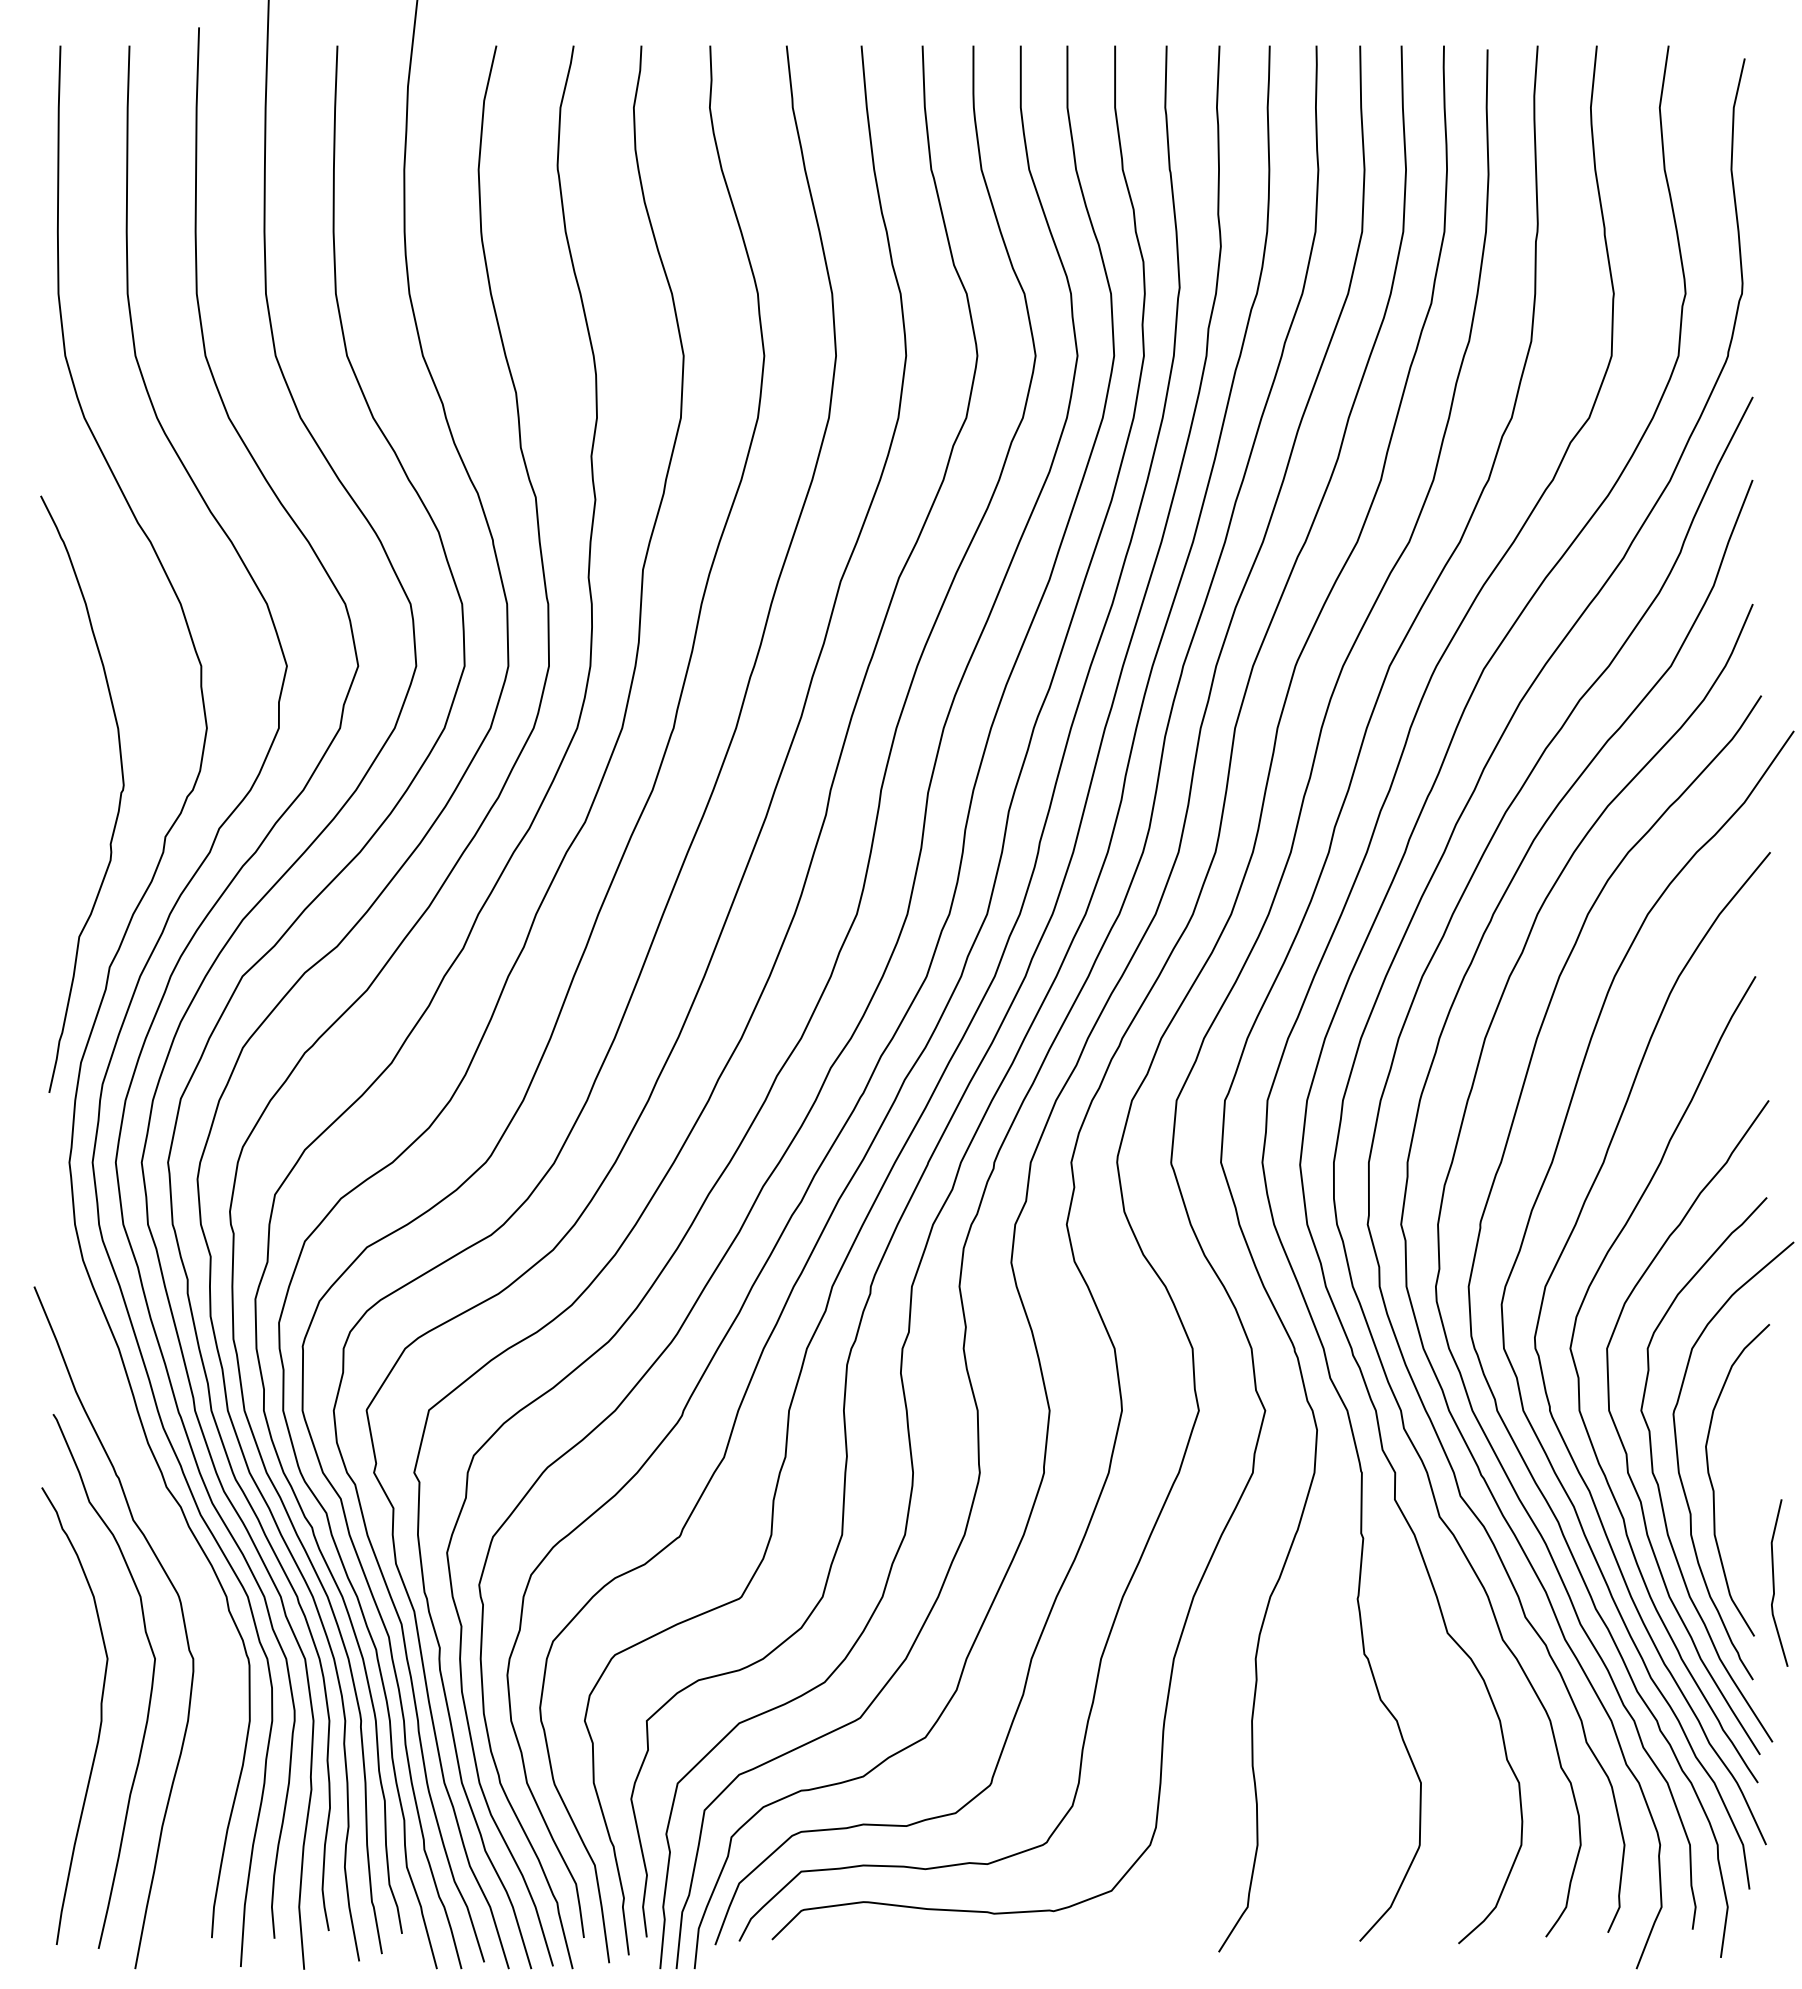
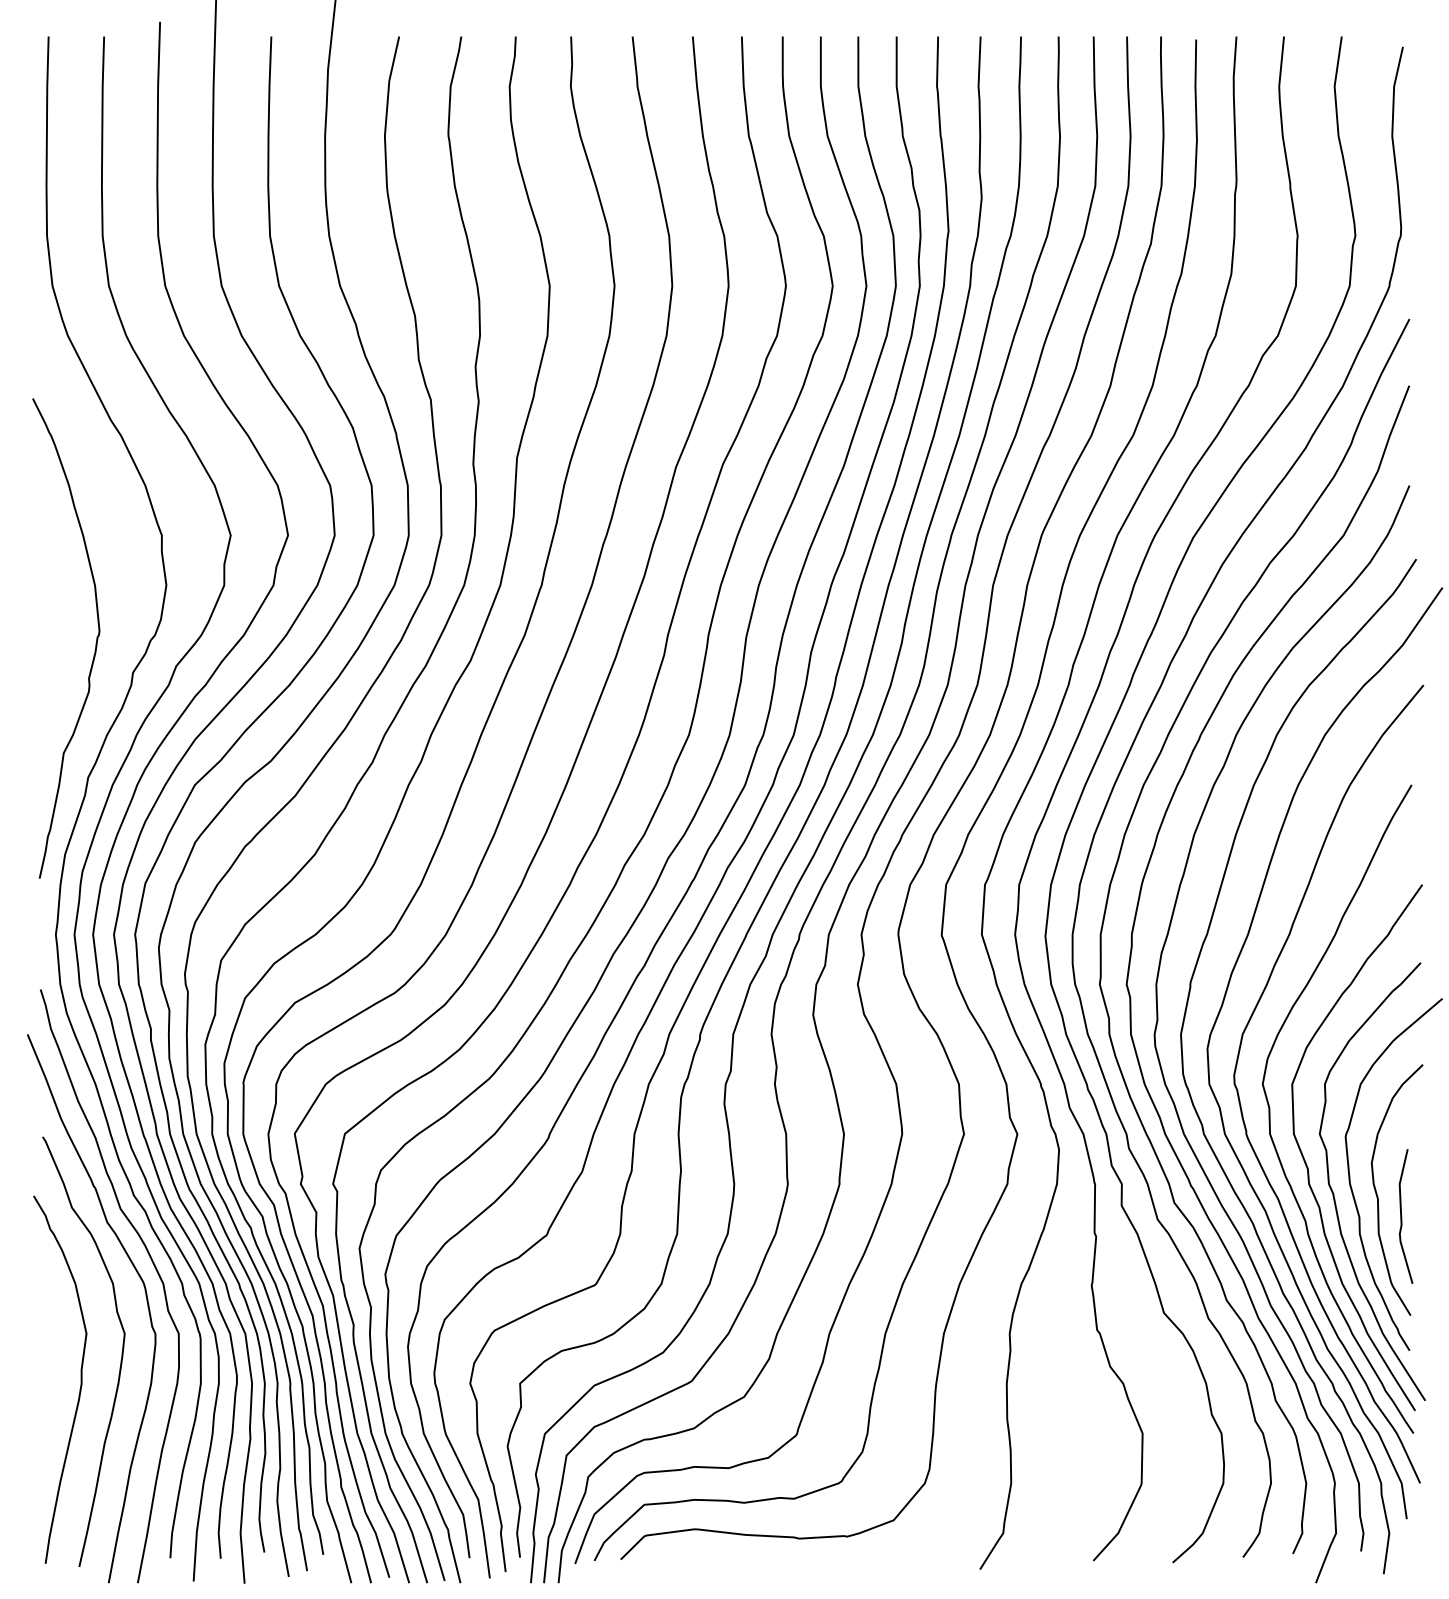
curve: (192, 1577) -> (154, 1268), added
curve: (1774, 1582) -> (1401, 1216), moved

